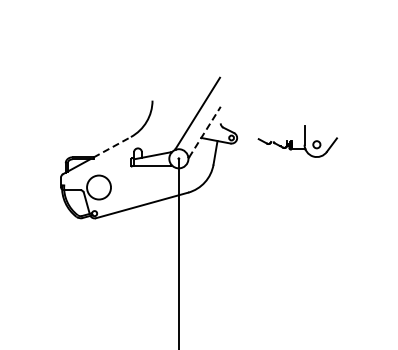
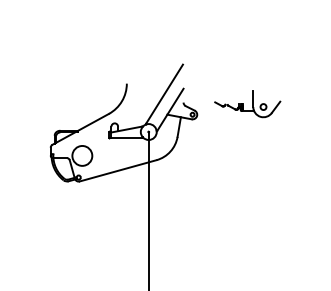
line: (204, 132) -> (170, 110), dashed -> solid
part: (297, 141) -> (247, 104), moved
line: (112, 147) -> (93, 122), dashed -> solid

